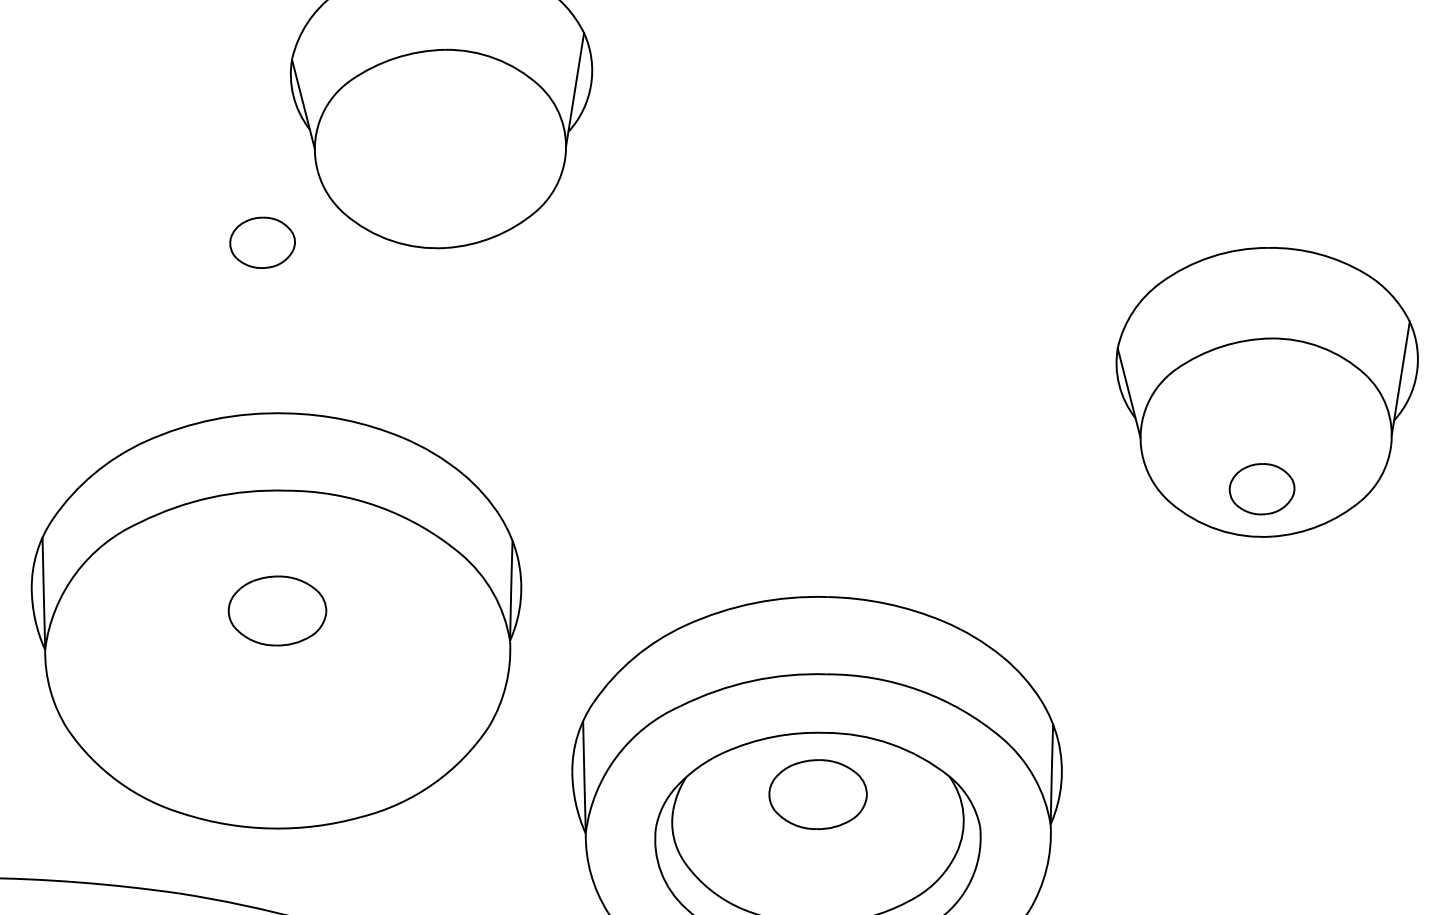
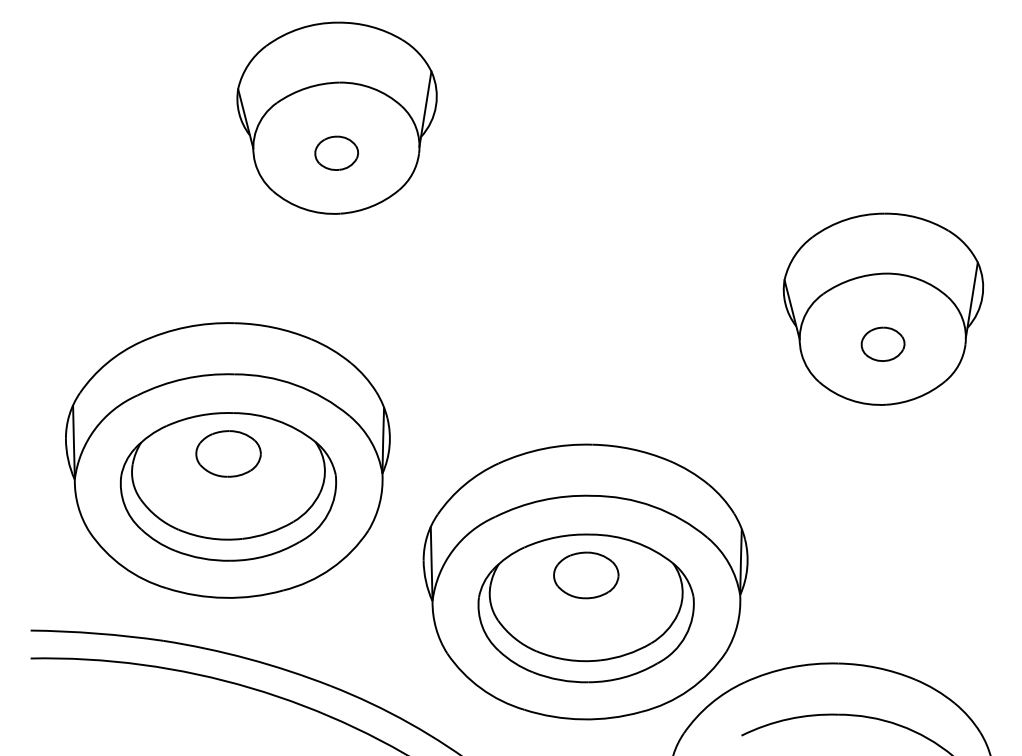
part: (262, 241) -> (336, 152), moved
part: (1261, 487) -> (882, 343), moved
part: (277, 660) -> (228, 486), added

